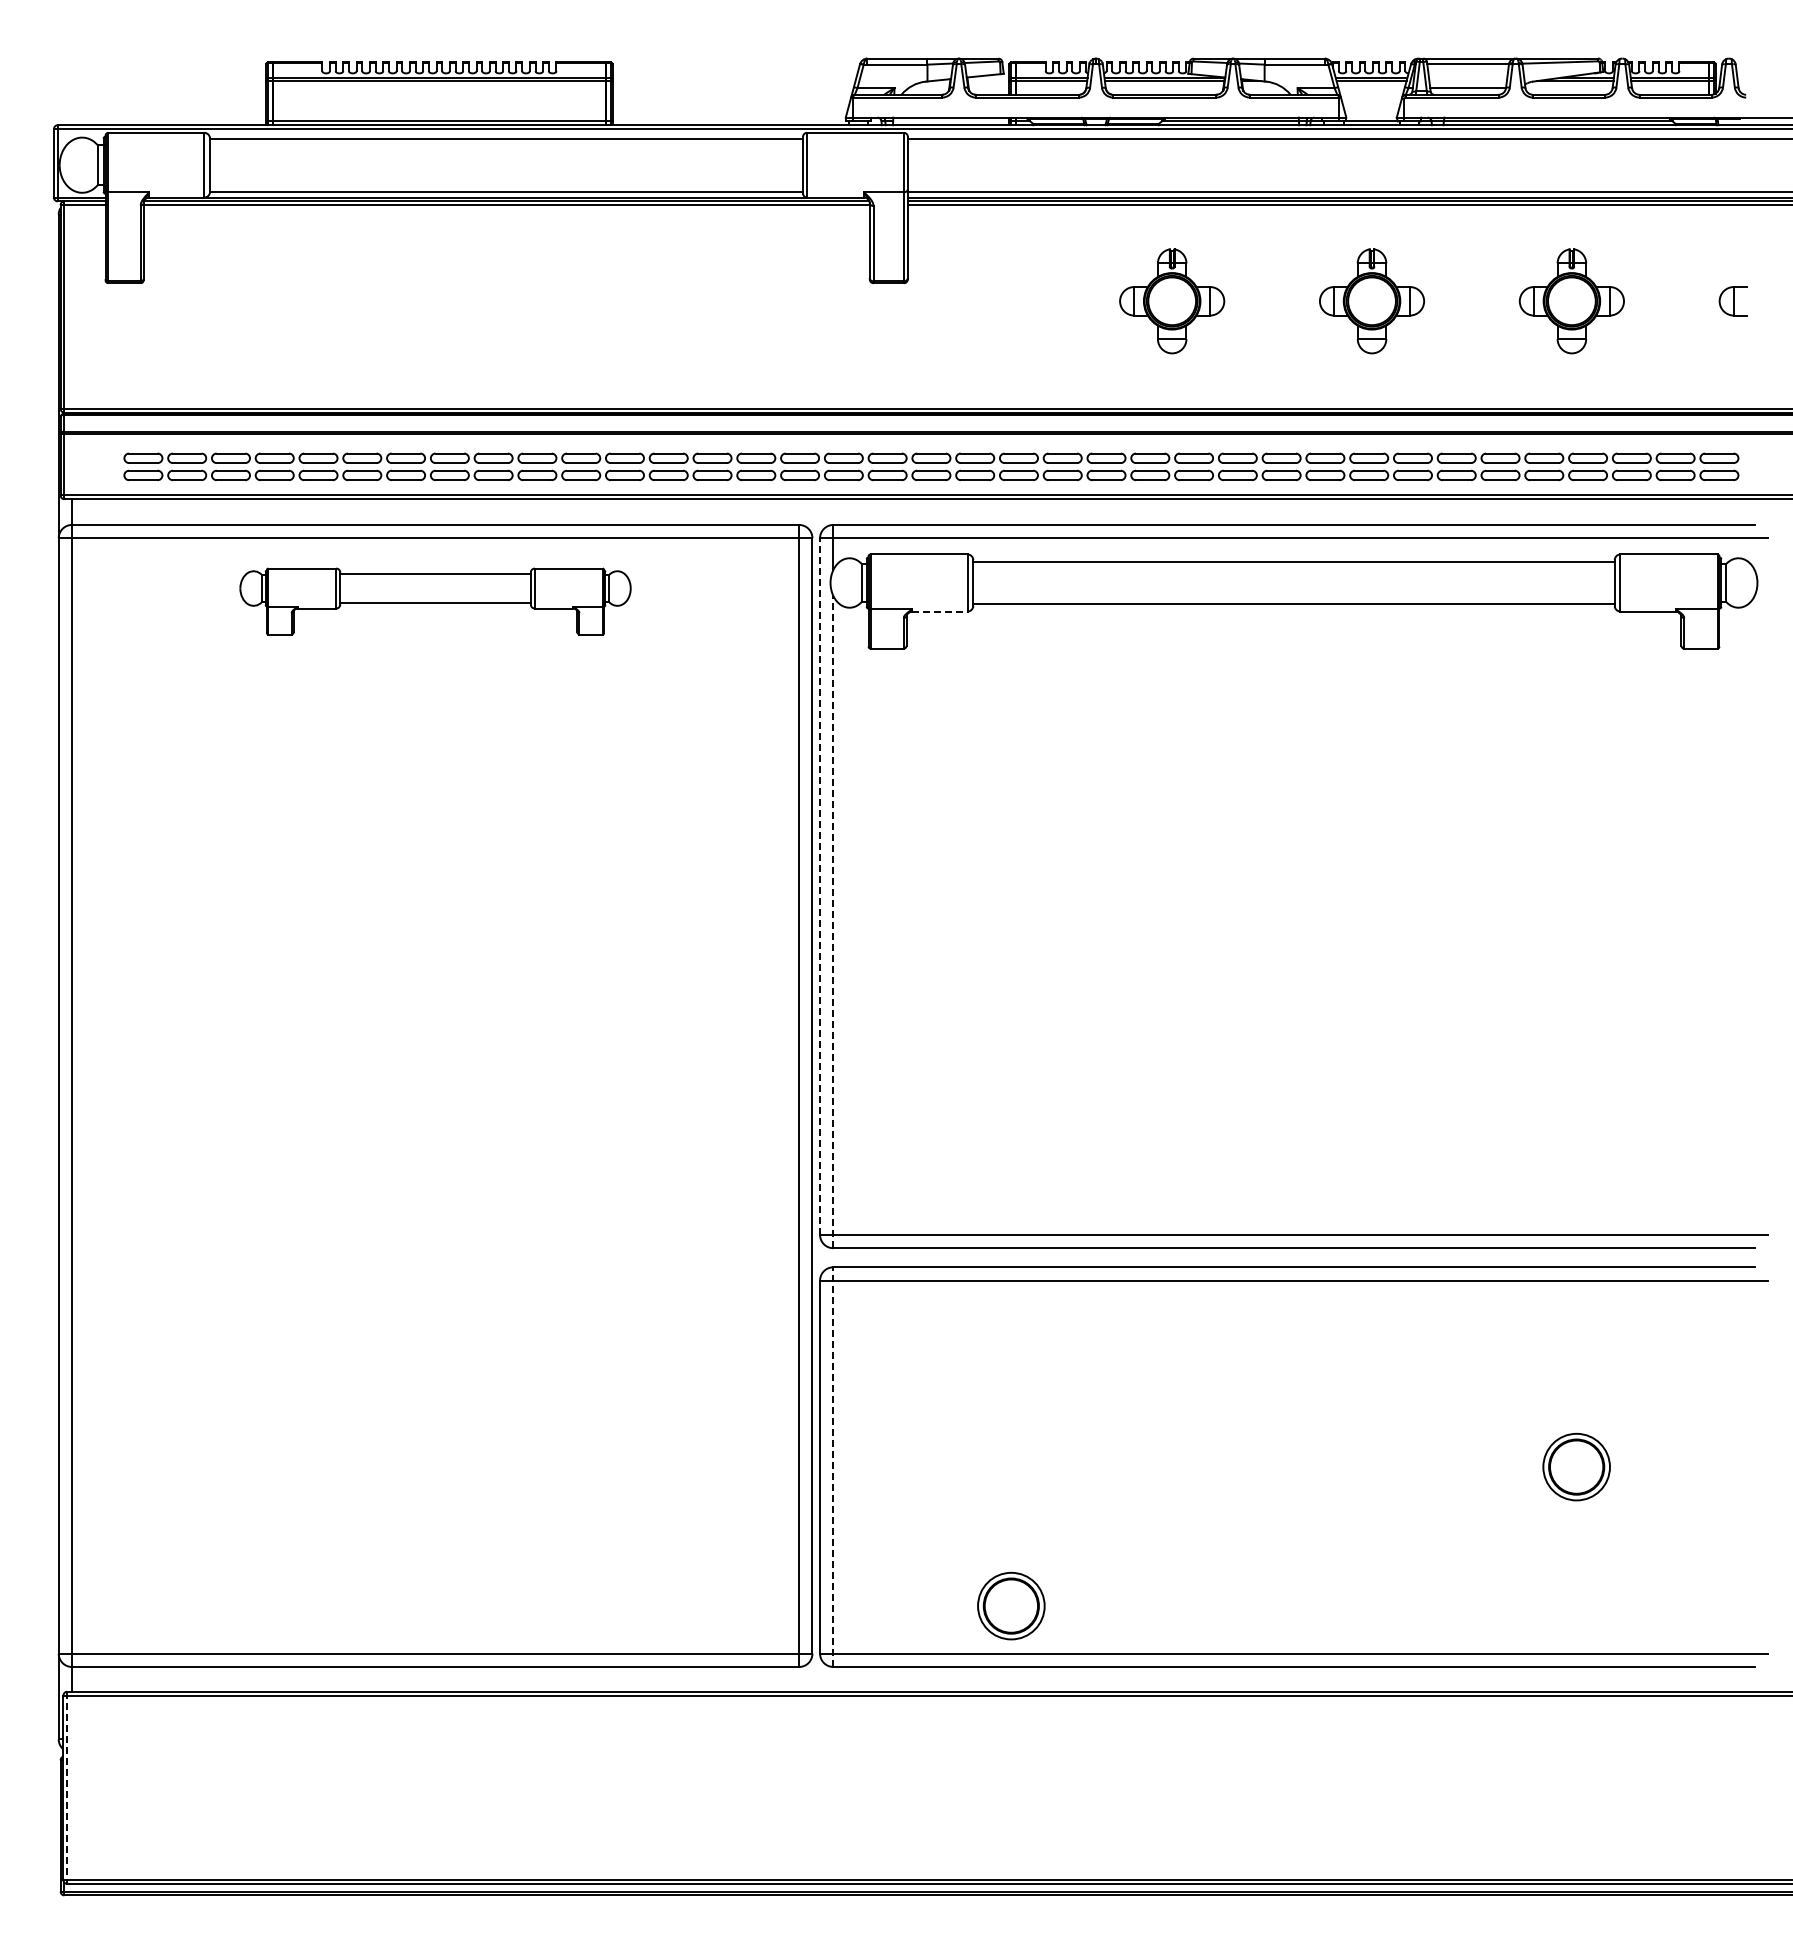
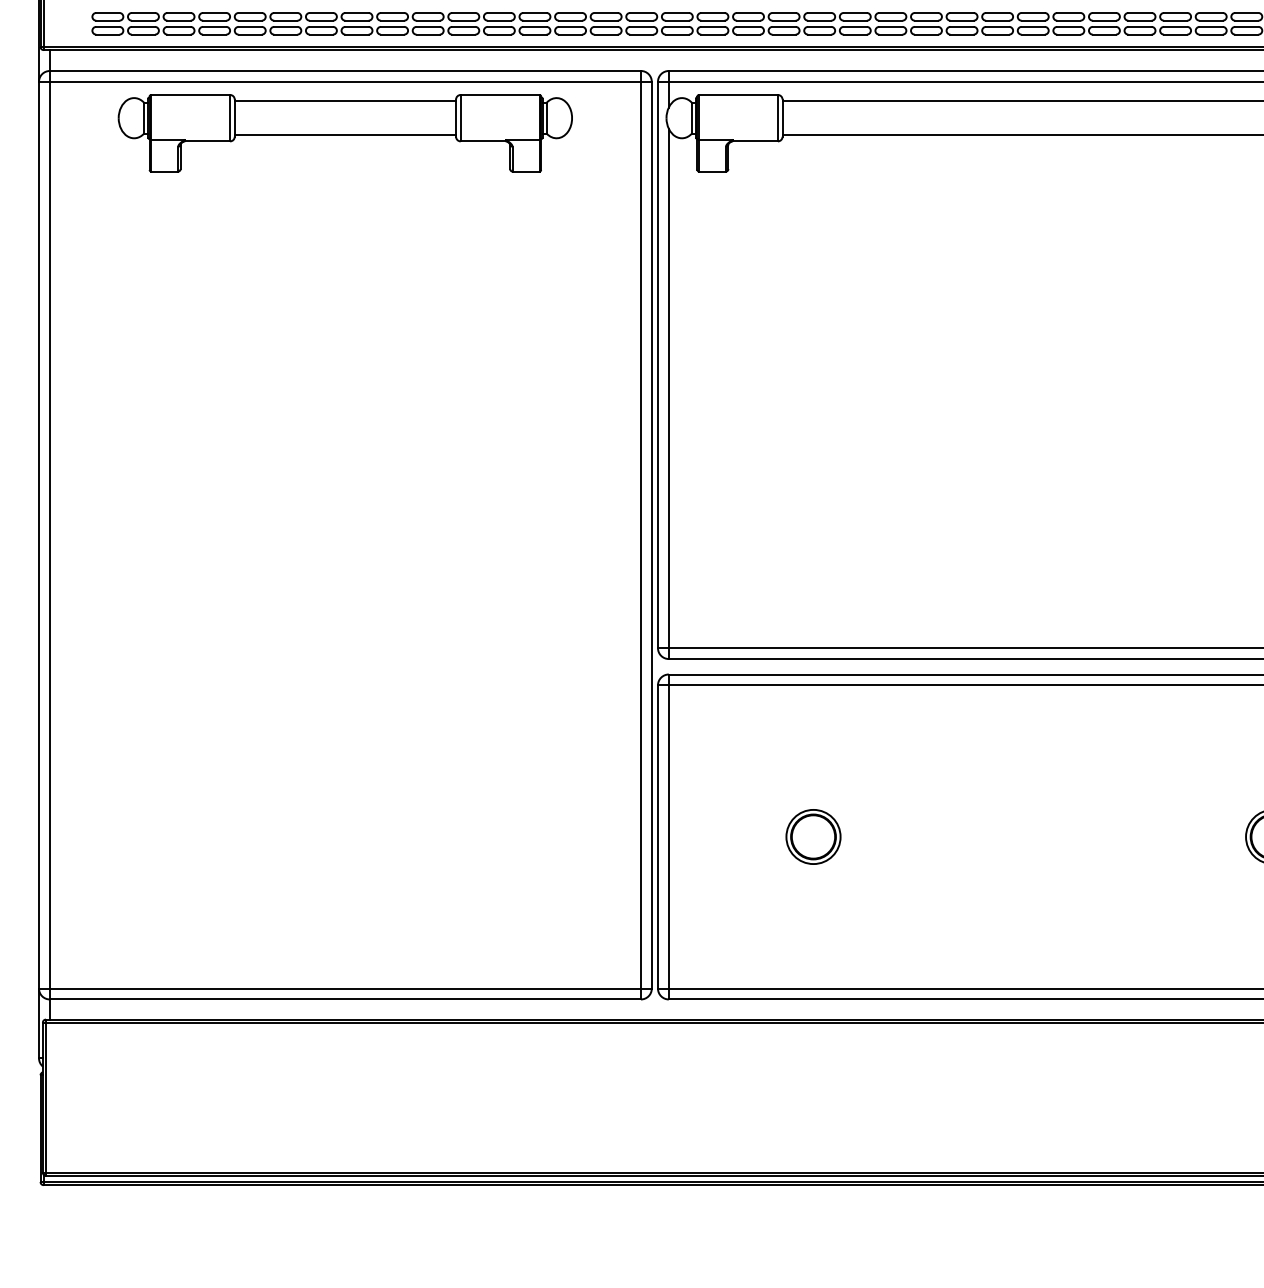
part: (435, 601) -> (345, 133), size x1.43
line: (939, 611) -> (755, 141), dashed -> solid
line: (820, 886) -> (658, 364), dashed -> solid
line: (833, 921) -> (668, 393), dashed -> solid
line: (833, 1467) -> (668, 837), dashed -> solid
part: (1011, 1605) -> (813, 836), moved
line: (67, 1788) -> (46, 1098), dashed -> solid

